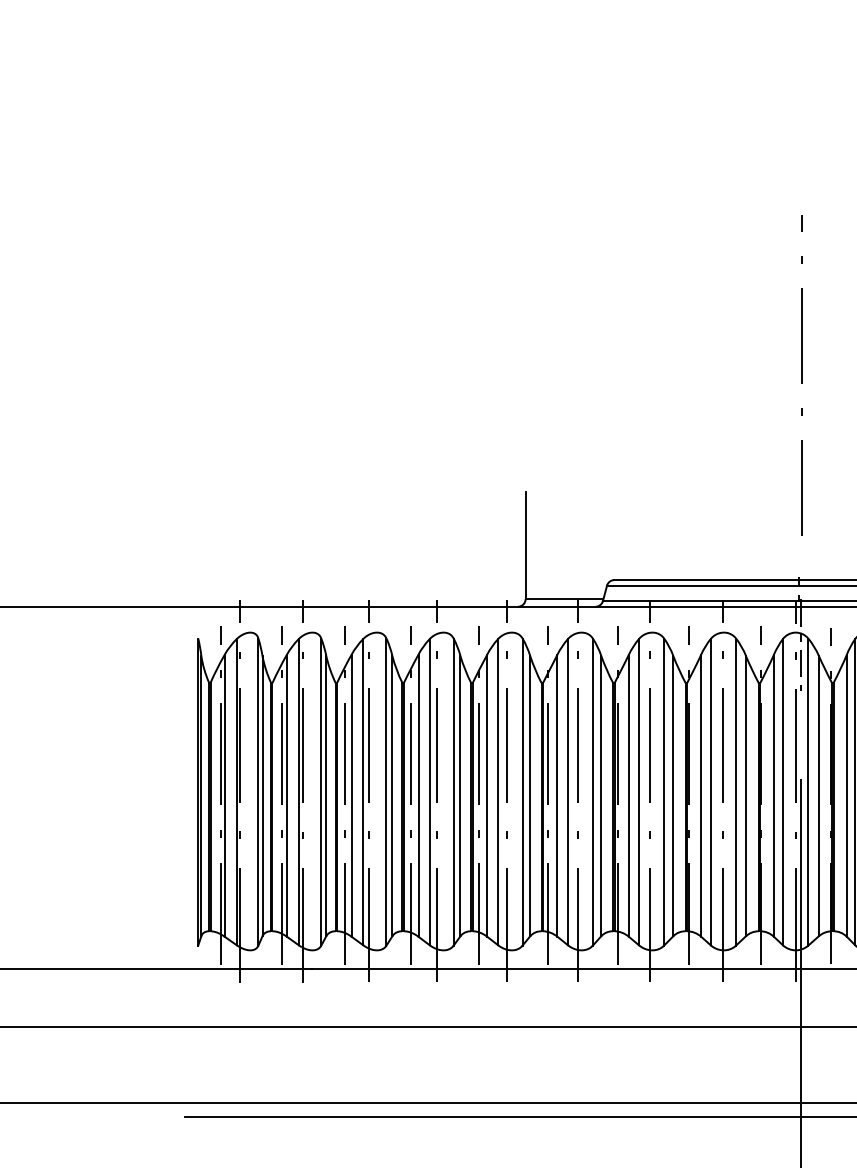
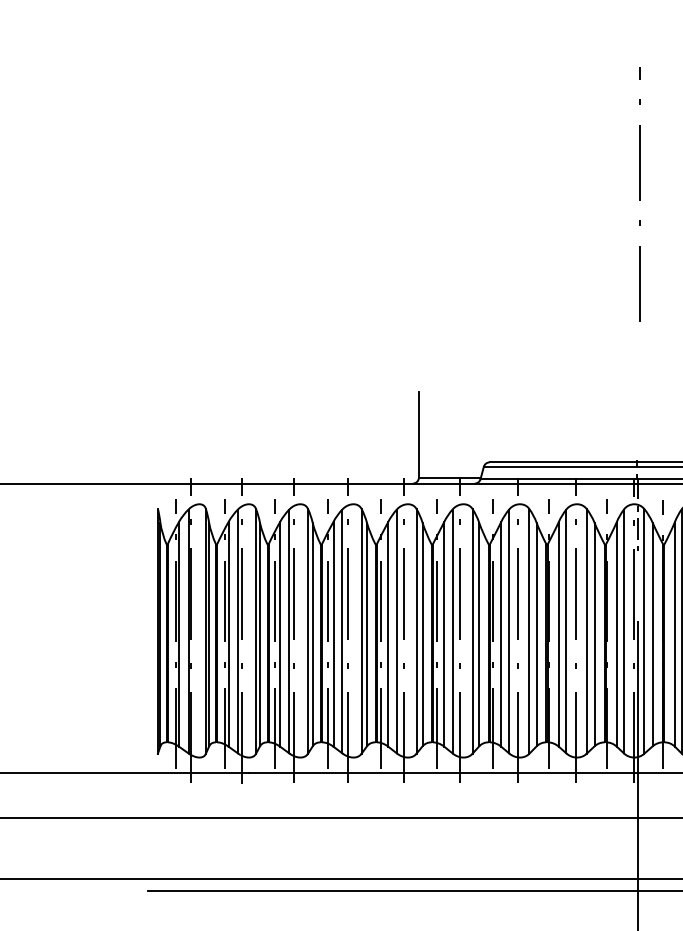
line: (802, 375) -> (639, 194), moved

